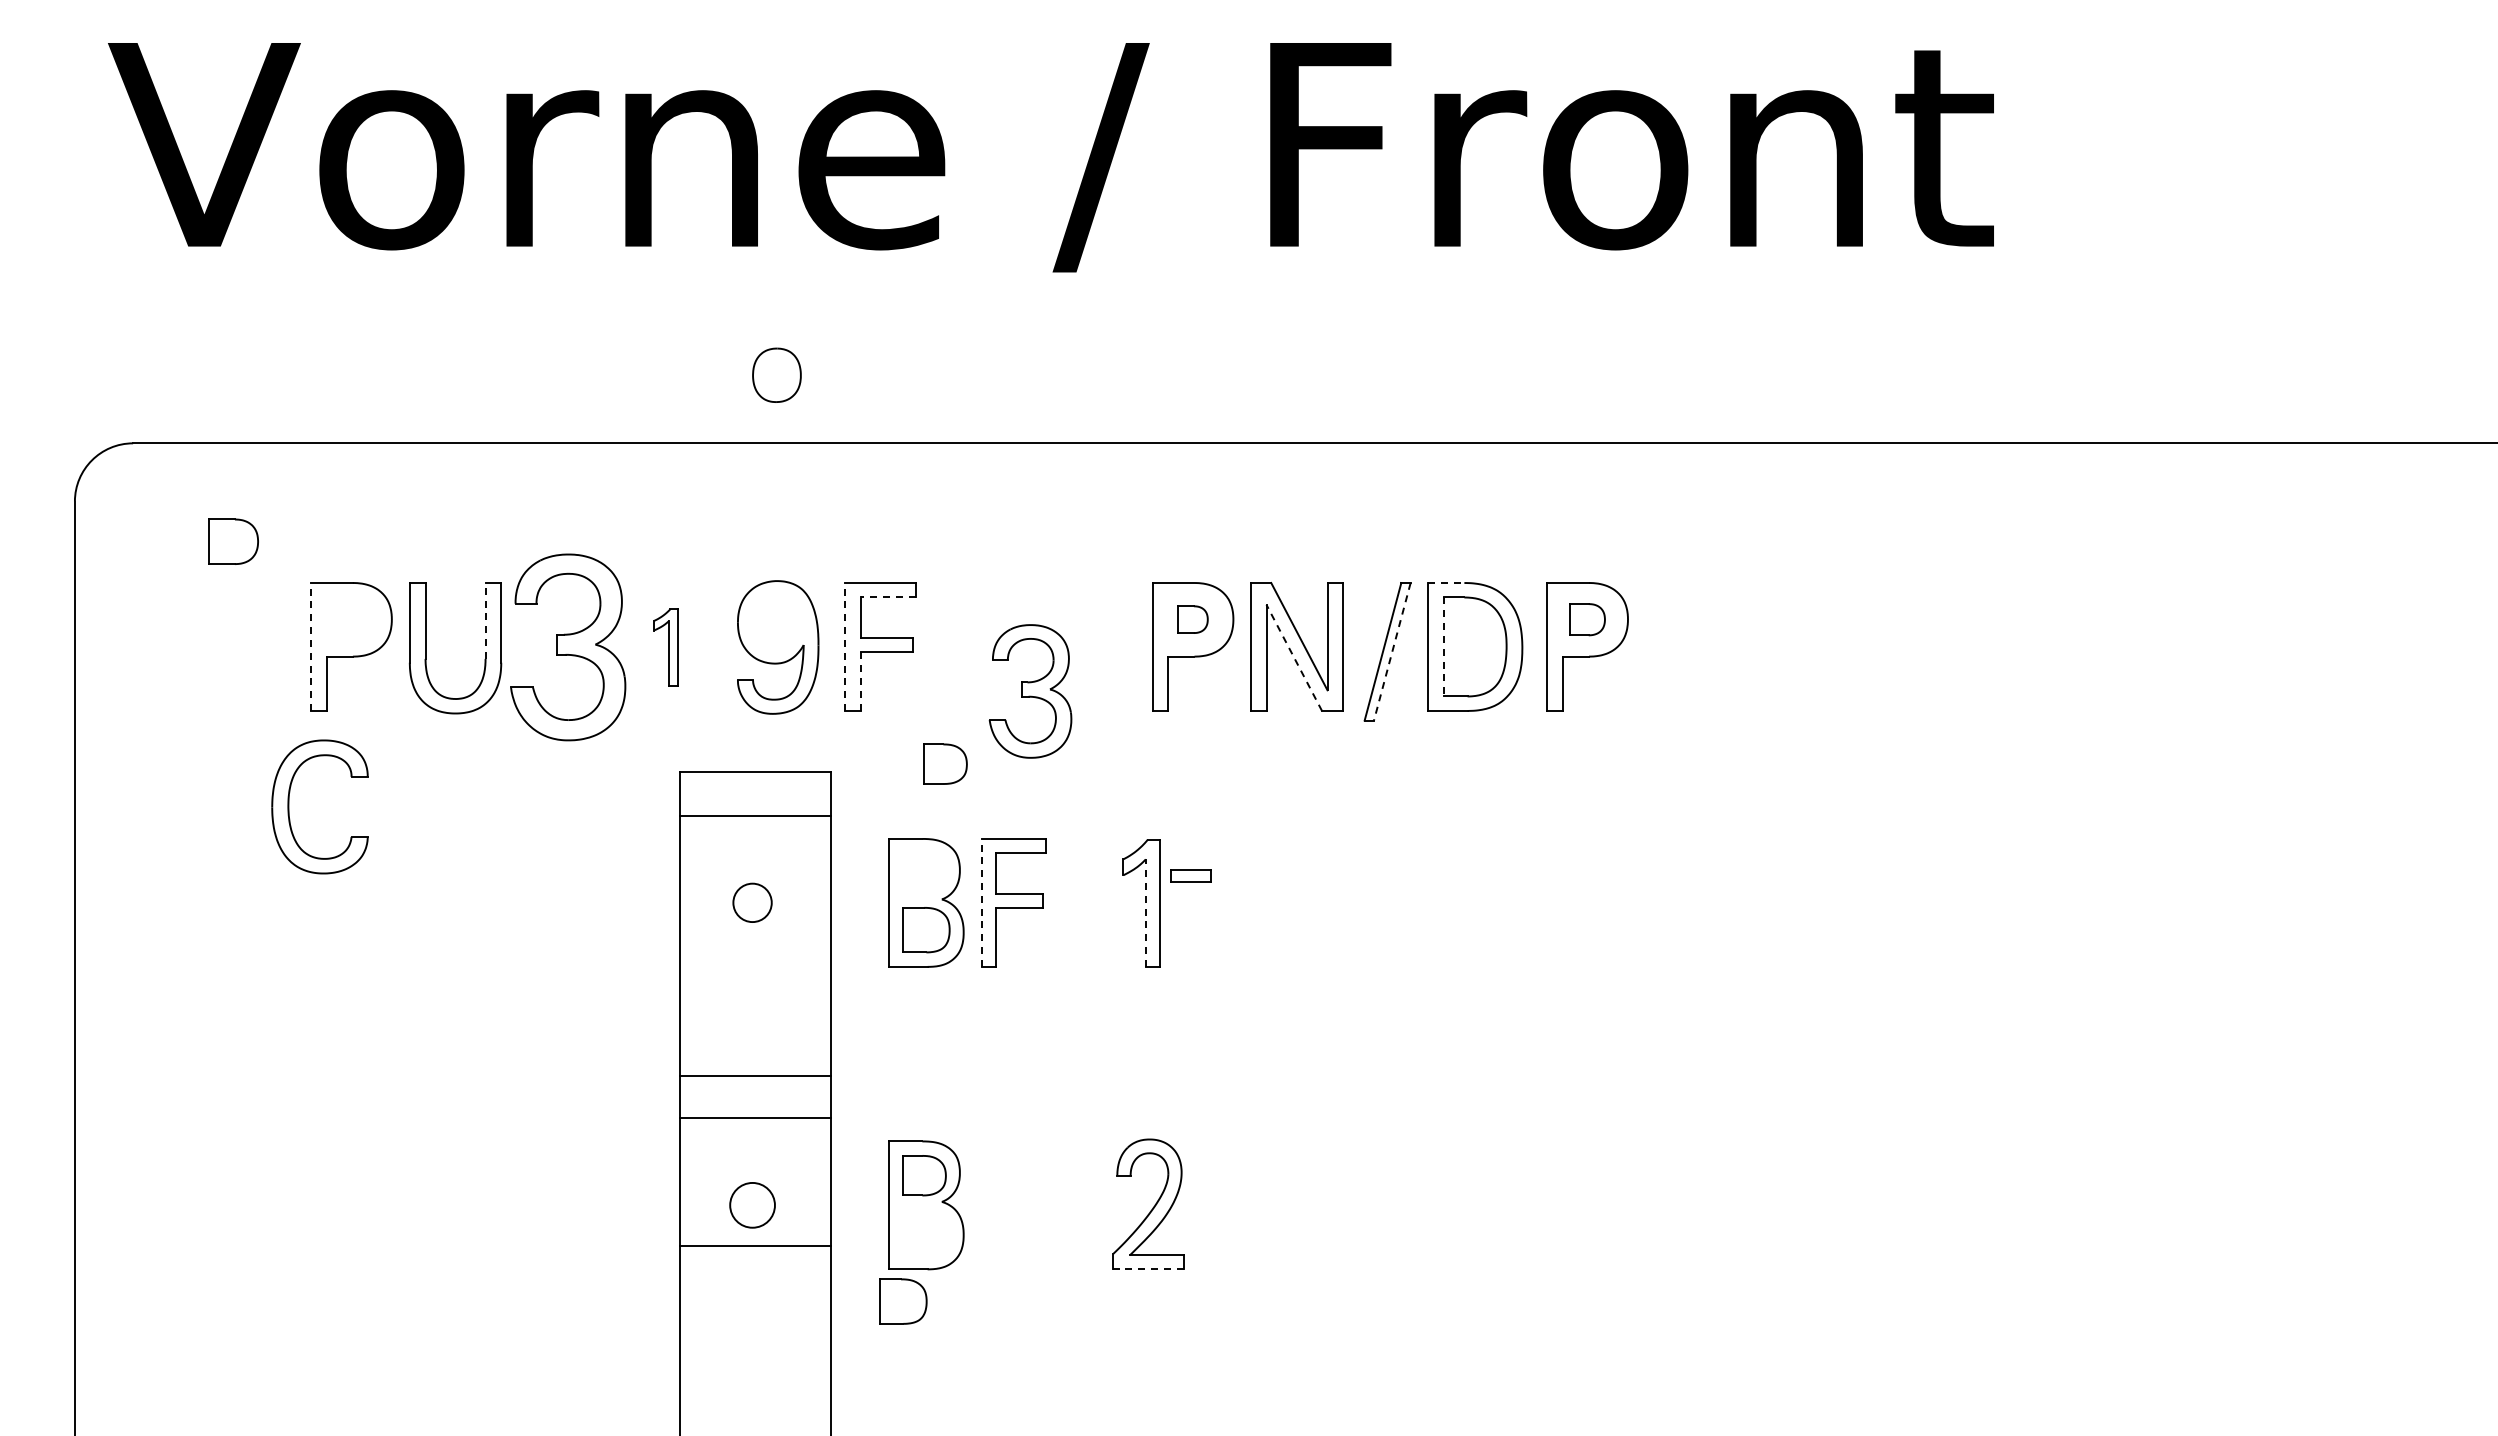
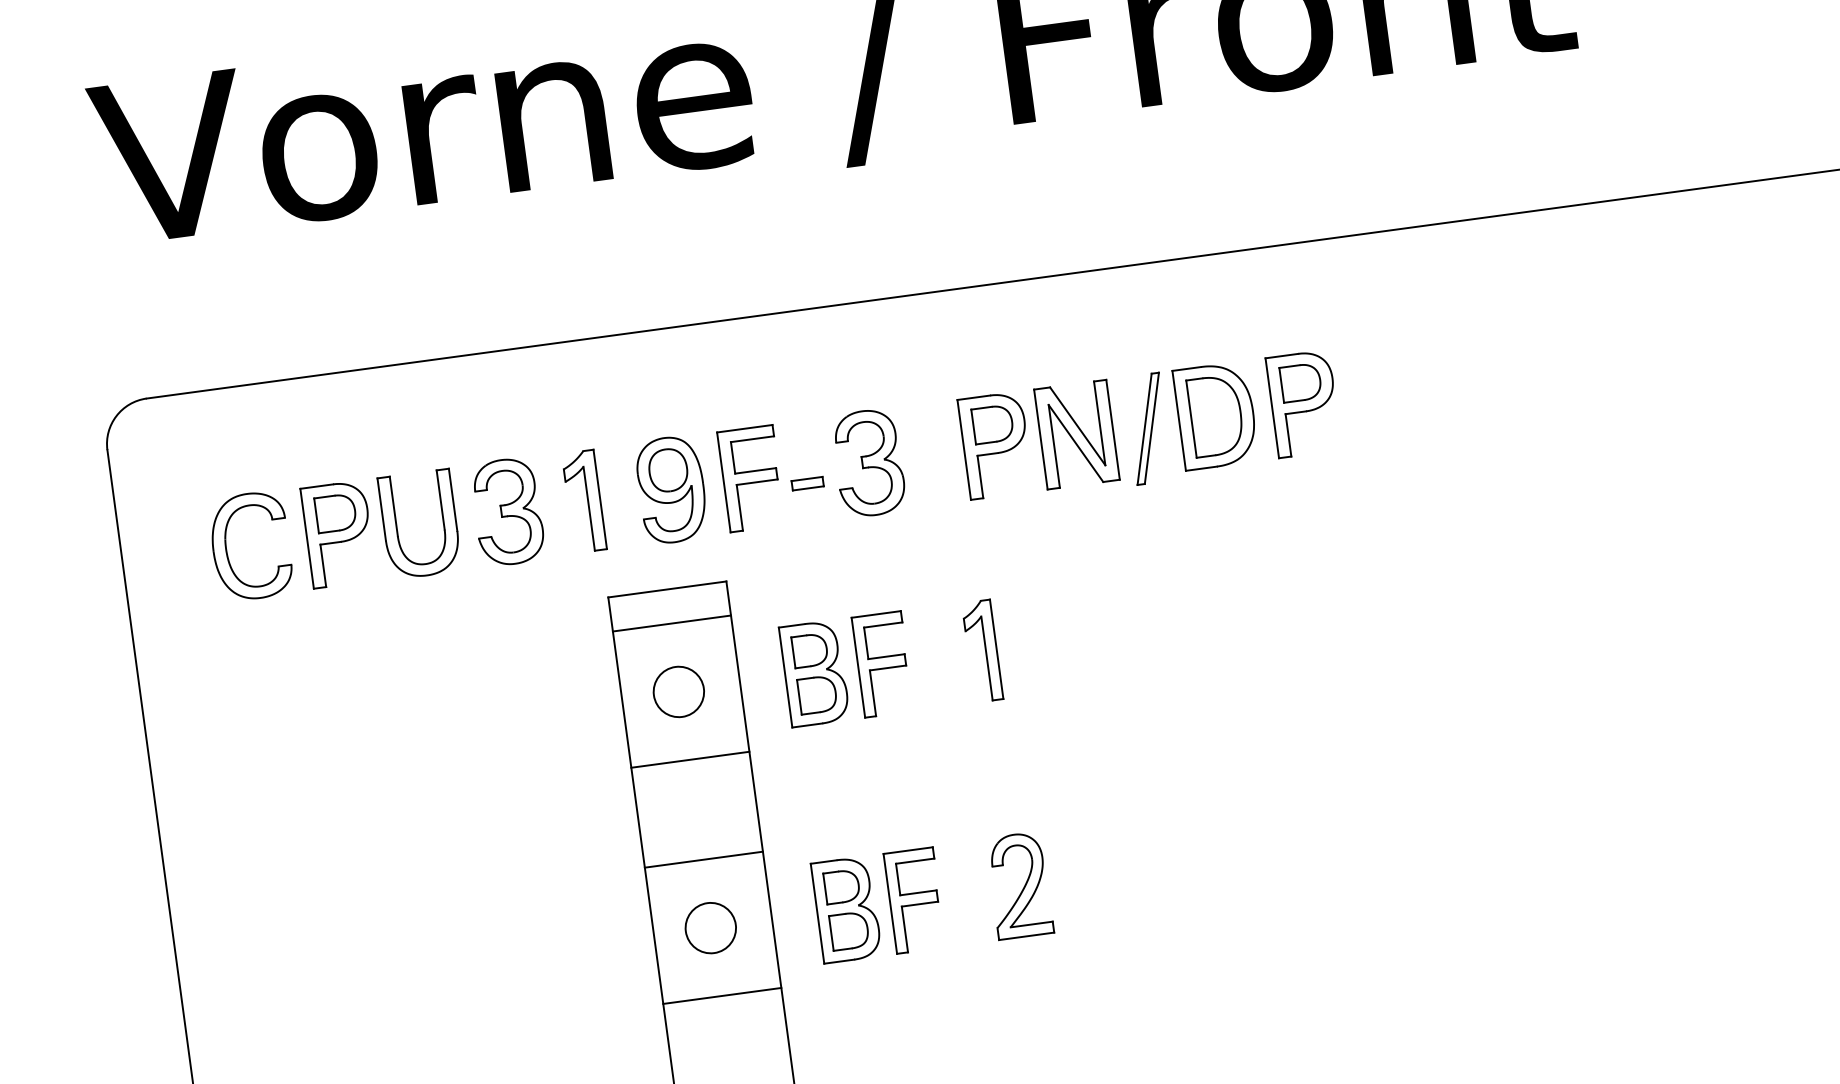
part: (776, 374) -> (667, 469), moved
part: (233, 541) -> (335, 513), moved
line: (1446, 583) -> (1186, 369), dashed -> solid
line: (888, 597) -> (752, 439), dashed -> solid
part: (1192, 619) -> (992, 424), size x1.67
part: (1587, 619) -> (1300, 382), size x1.43
line: (485, 620) -> (440, 499), dashed -> solid
line: (311, 647) -> (307, 539), dashed -> solid
part: (567, 647) -> (507, 512), size x0.71
part: (665, 647) -> (583, 501), size x1.67
line: (844, 647) -> (723, 482), dashed -> solid
line: (1443, 647) -> (1191, 419), dashed -> solid
line: (1392, 652) -> (1152, 428), dashed -> solid
line: (1294, 657) -> (1076, 443), dashed -> solid
line: (860, 682) -> (739, 508), dashed -> solid
part: (1030, 691) -> (868, 463), moved
part: (945, 763) -> (809, 650), moved
part: (289, 806) -> (227, 549), moved
part: (1190, 875) -> (807, 483), moved
circle: (752, 902) -> (678, 691), size x1.67
line: (982, 902) -> (858, 667), dashed -> solid
line: (1145, 913) -> (986, 658), dashed -> solid
line: (755, 1076) -> (690, 760), moved
part: (1013, 1204) -> (914, 899), added
circle: (752, 1205) -> (710, 928), size x1.43
line: (755, 1245) -> (722, 995), moved
line: (1147, 1269) -> (1025, 936), dashed -> solid
part: (903, 1301) -> (849, 930), moved

